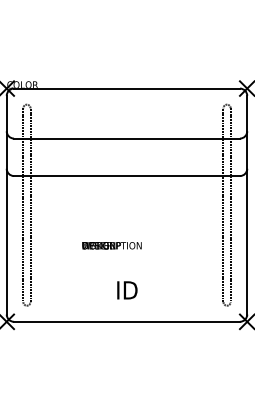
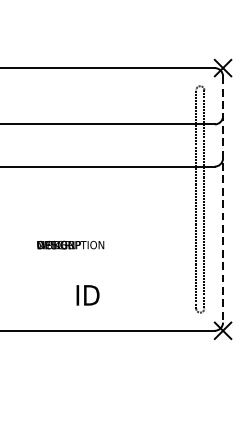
line: (247, 205) -> (223, 199), solid -> dashed

